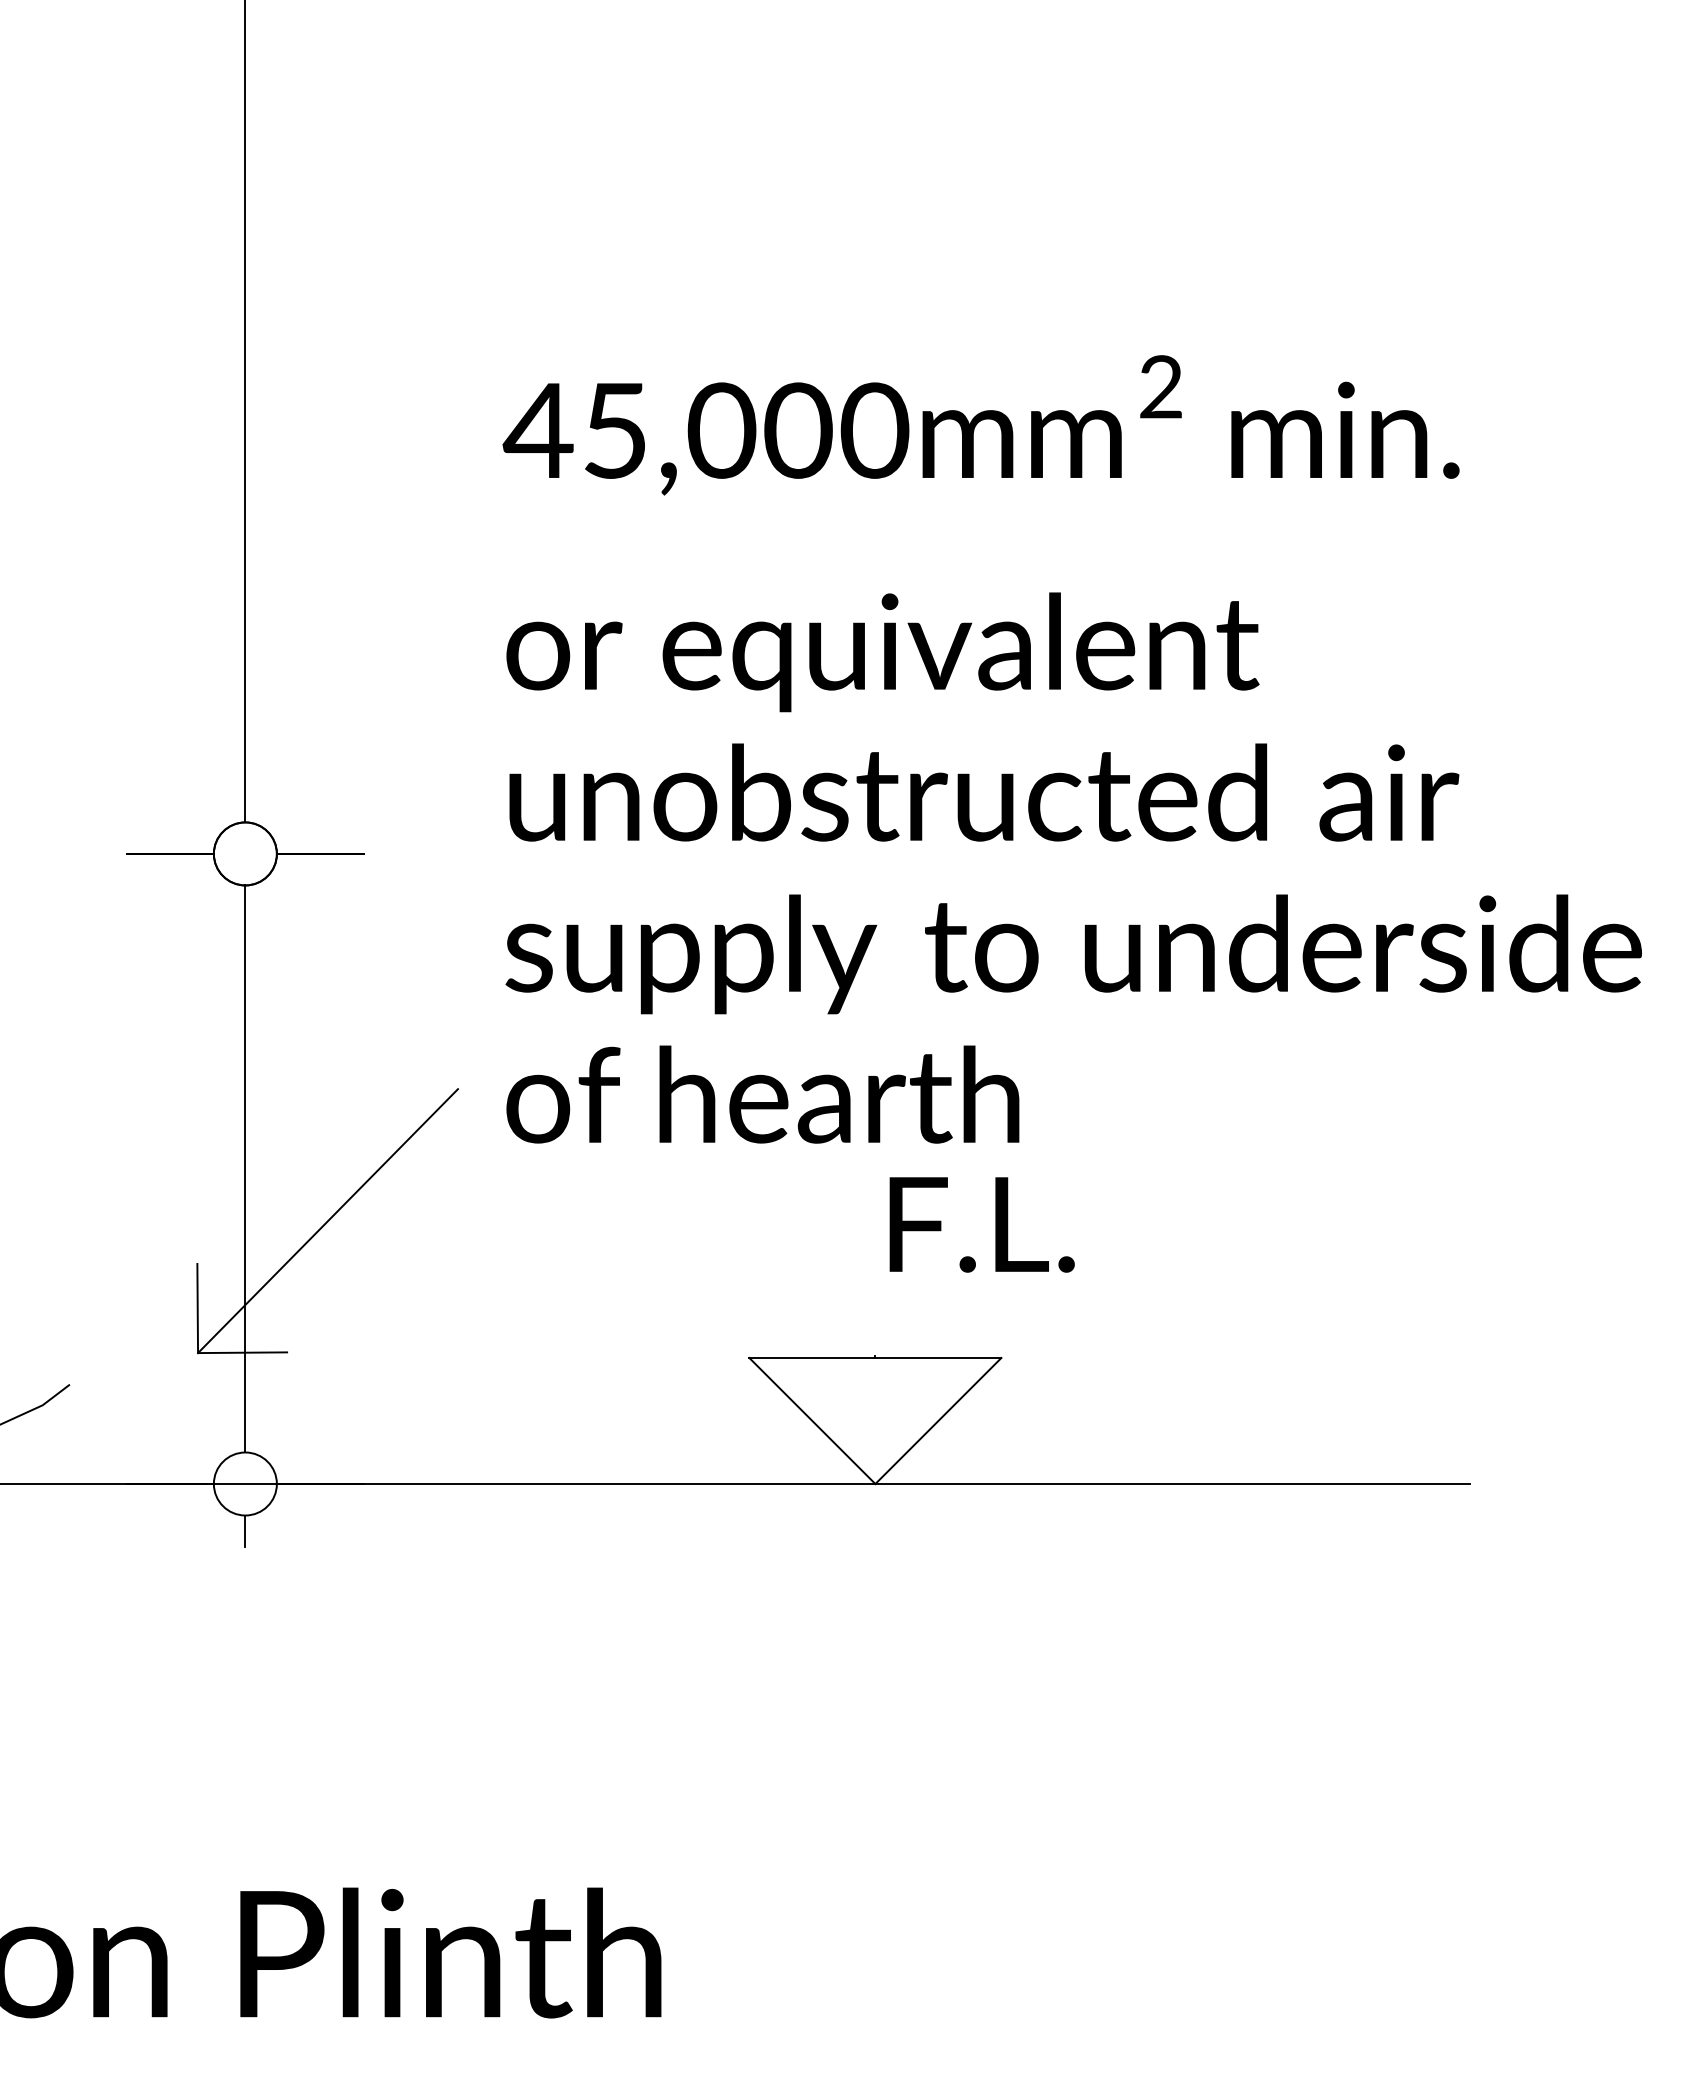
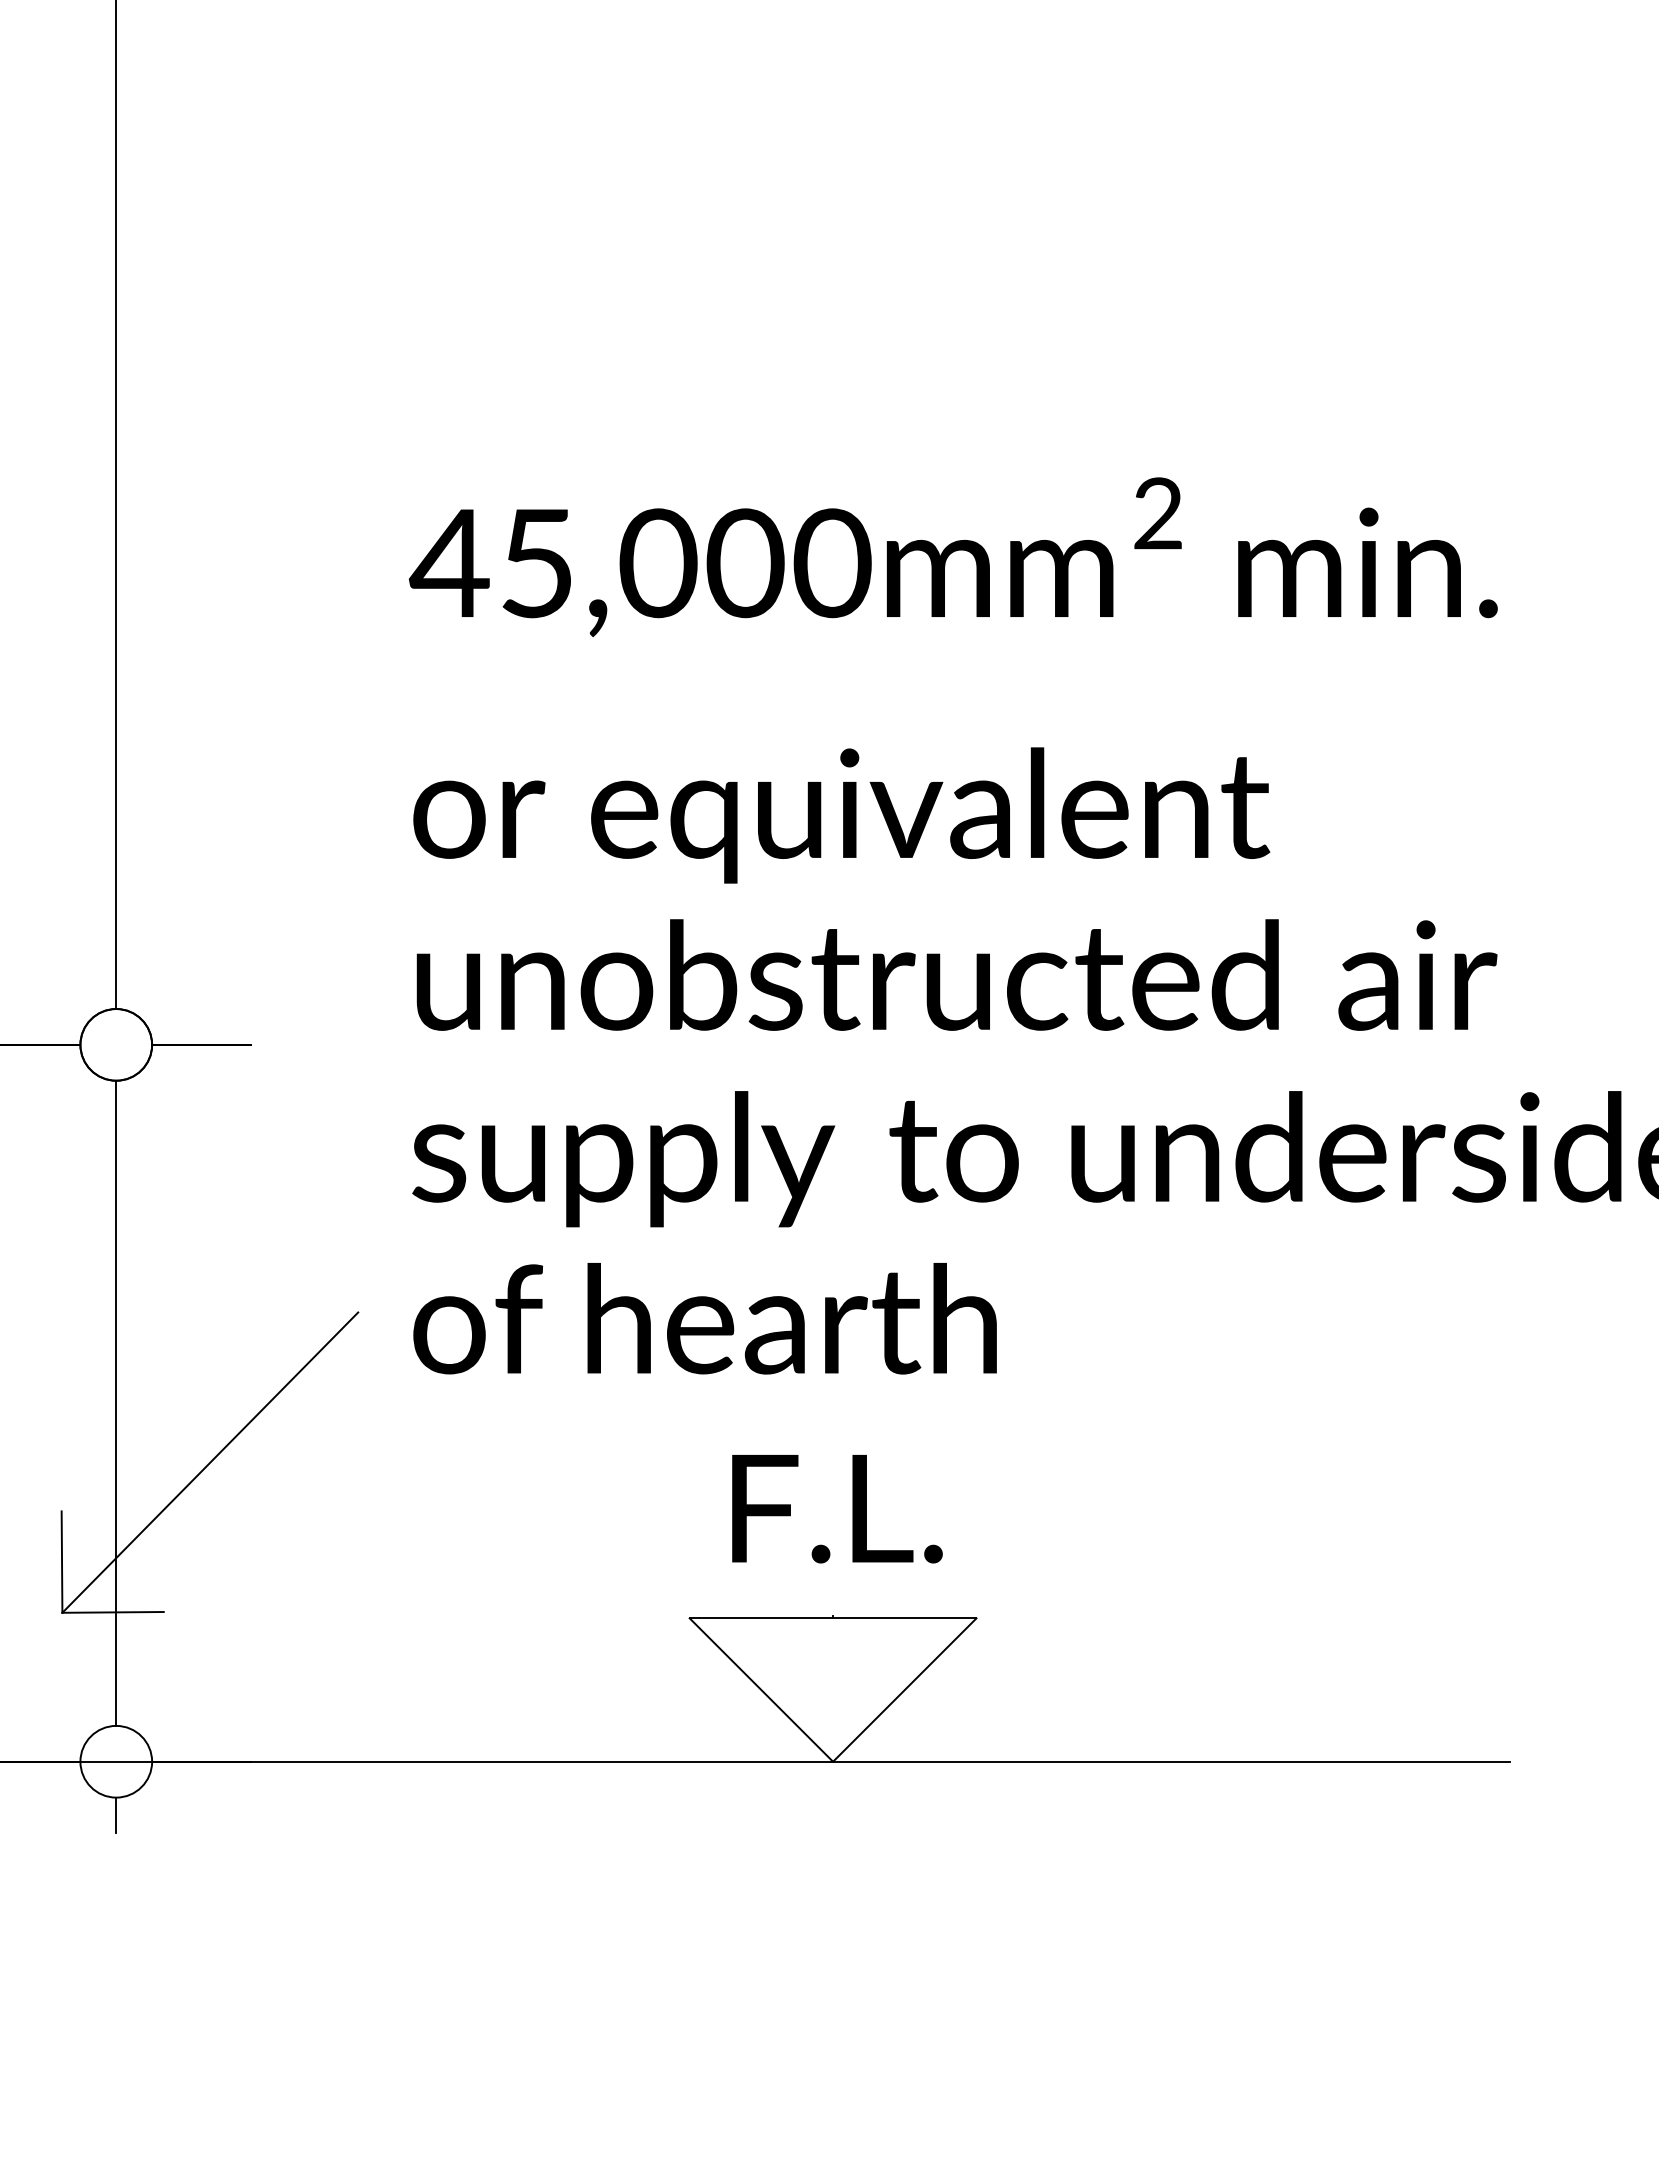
text: (981, 1224) -> (836, 1508), moved

